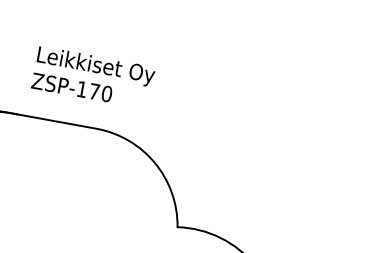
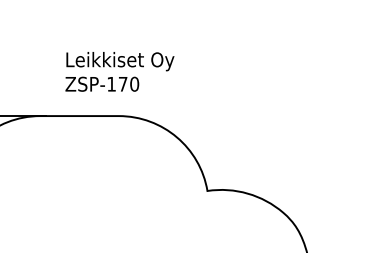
text: (93, 77) -> (119, 71), moved

